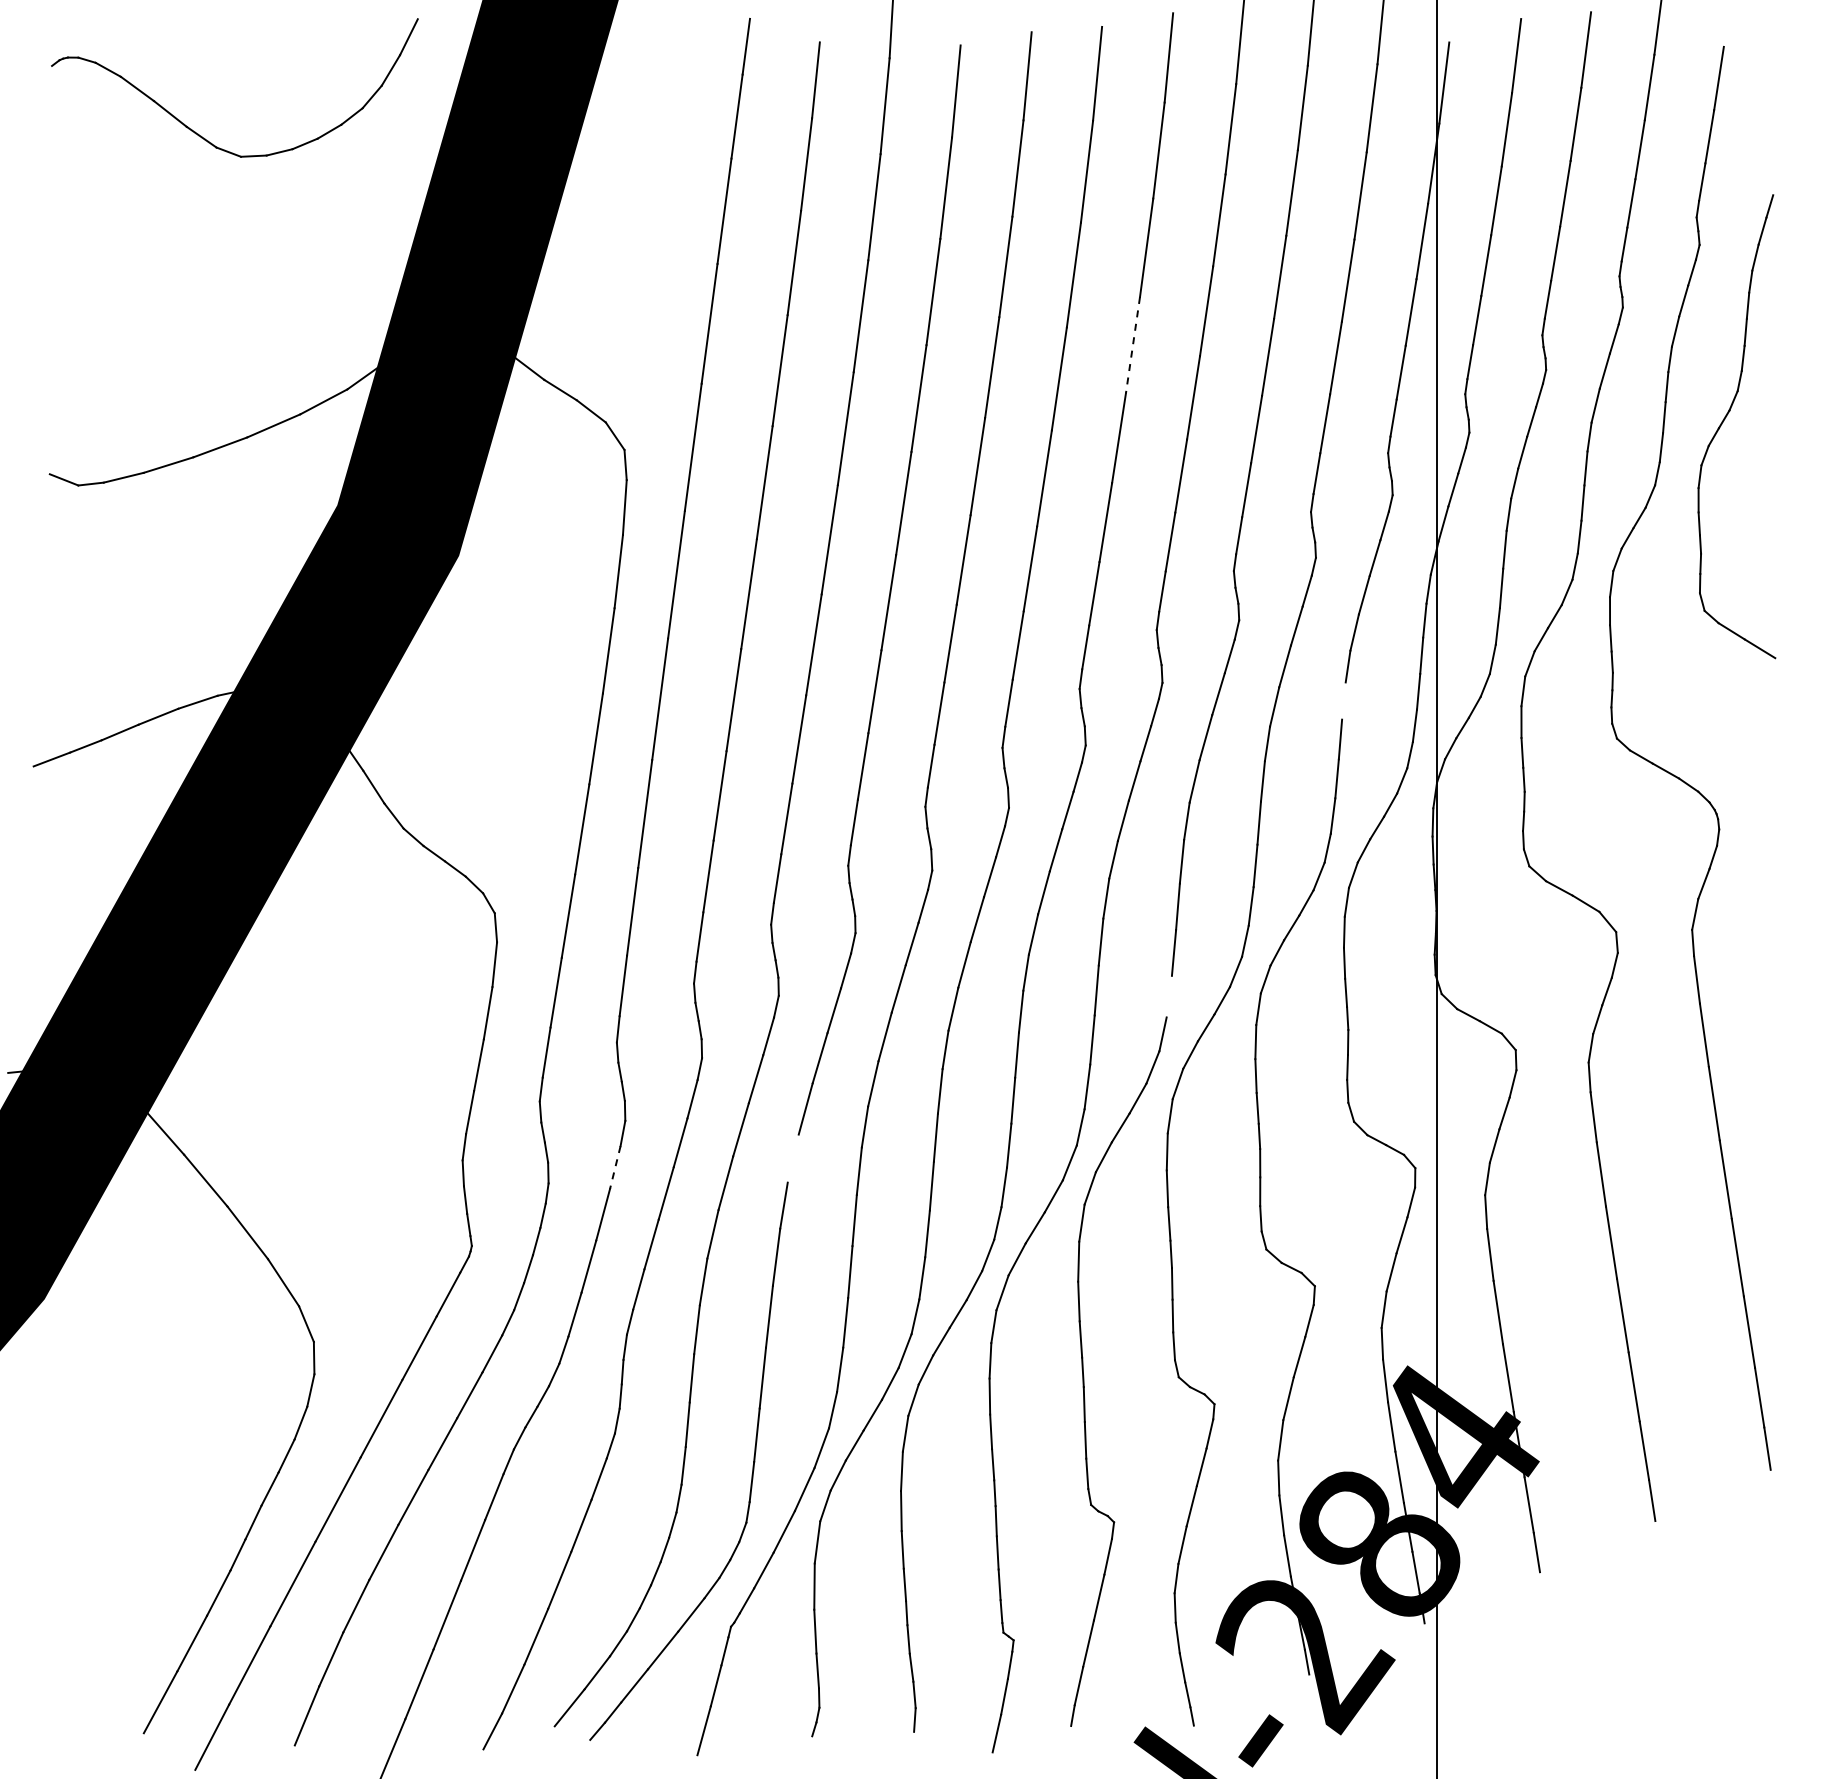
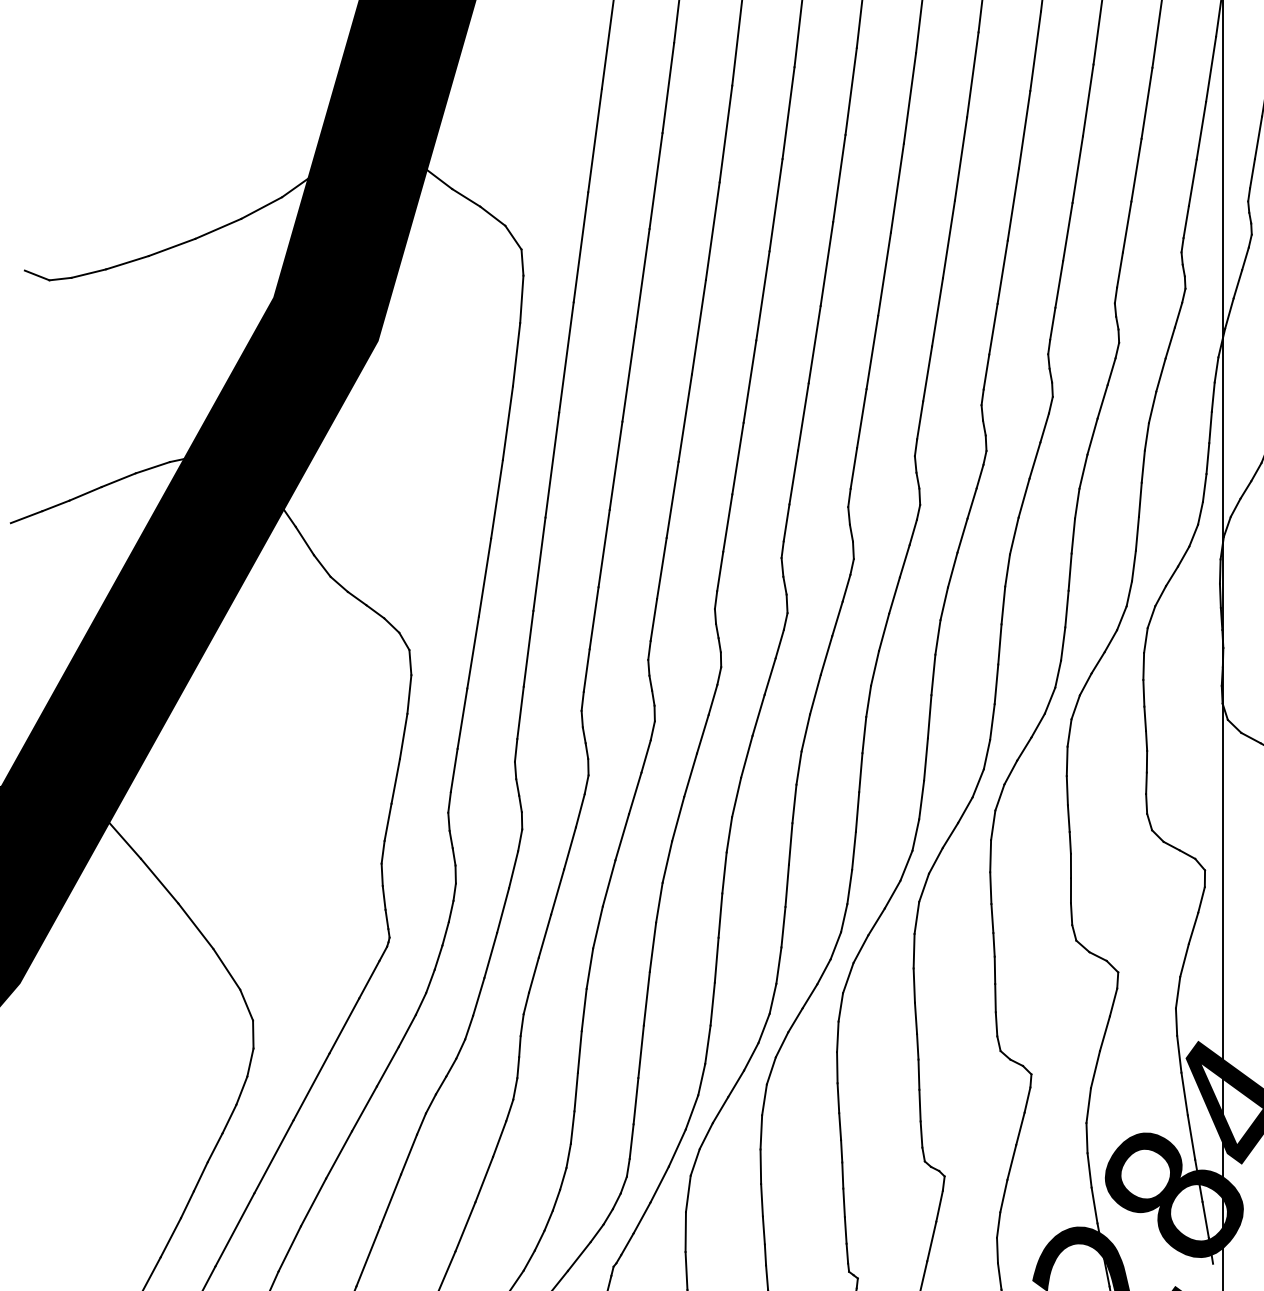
line: (1132, 345) -> (960, 159), dashed -> solid
line: (1343, 700) -> (1142, 466), added
line: (1168, 996) -> (991, 721), added
line: (792, 1158) -> (666, 862), added
line: (615, 1168) -> (513, 870), dashed -> solid

